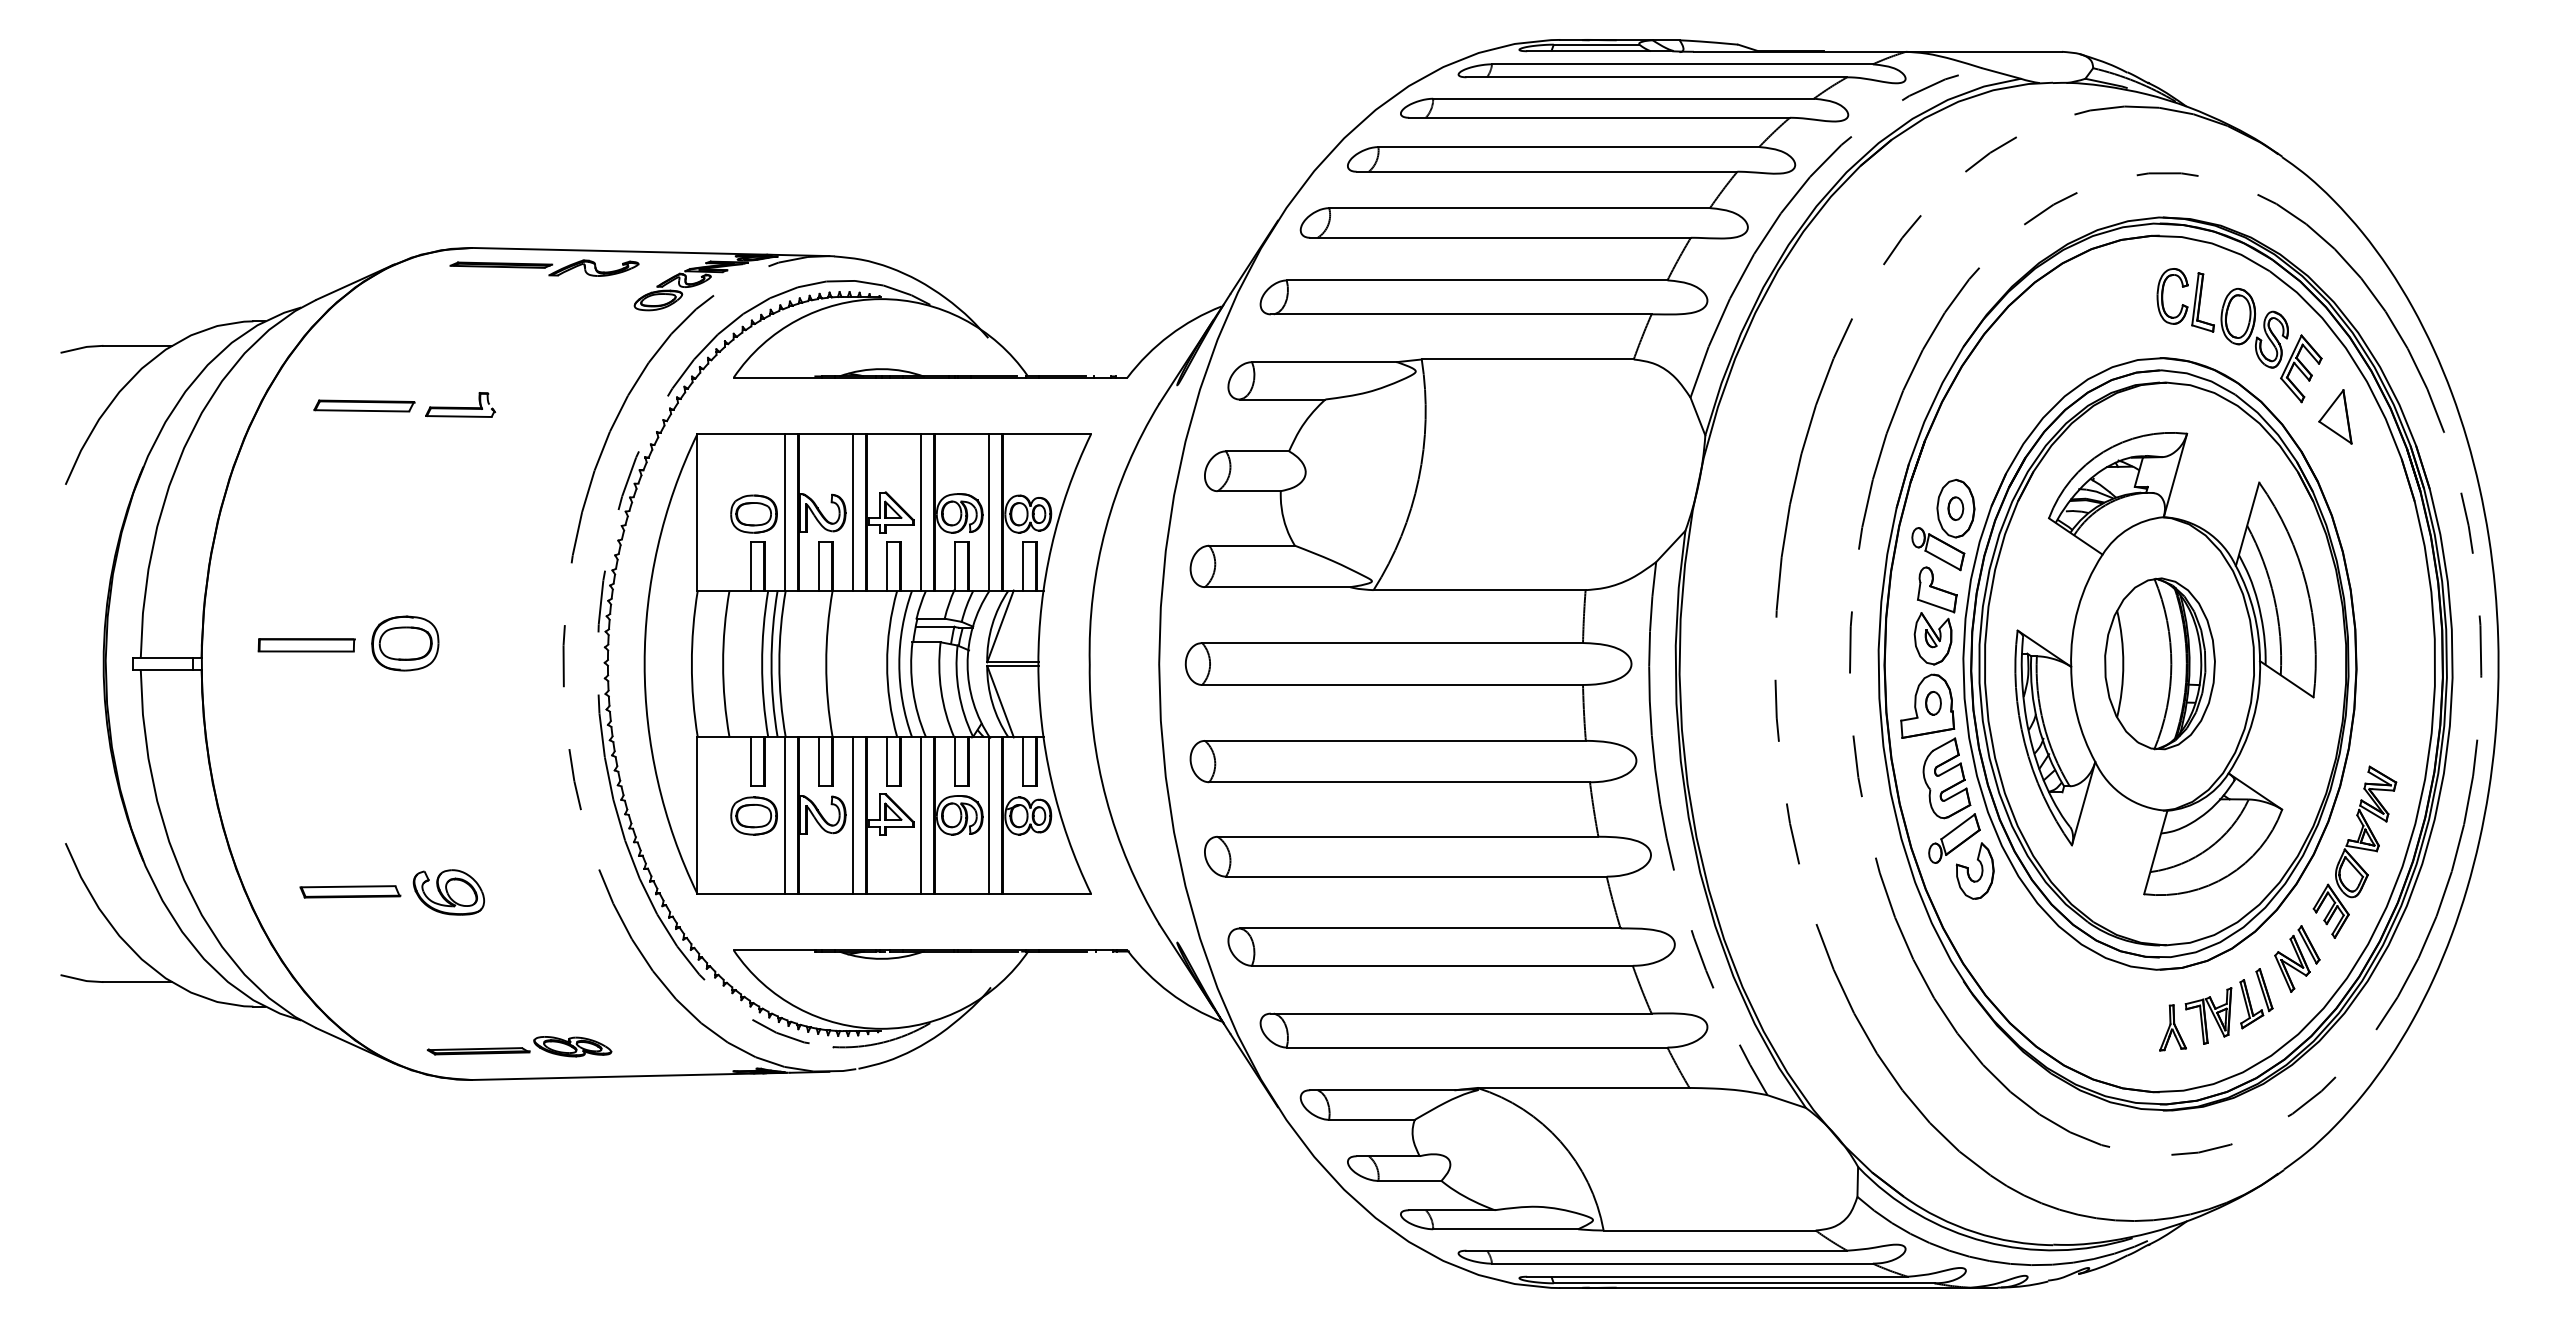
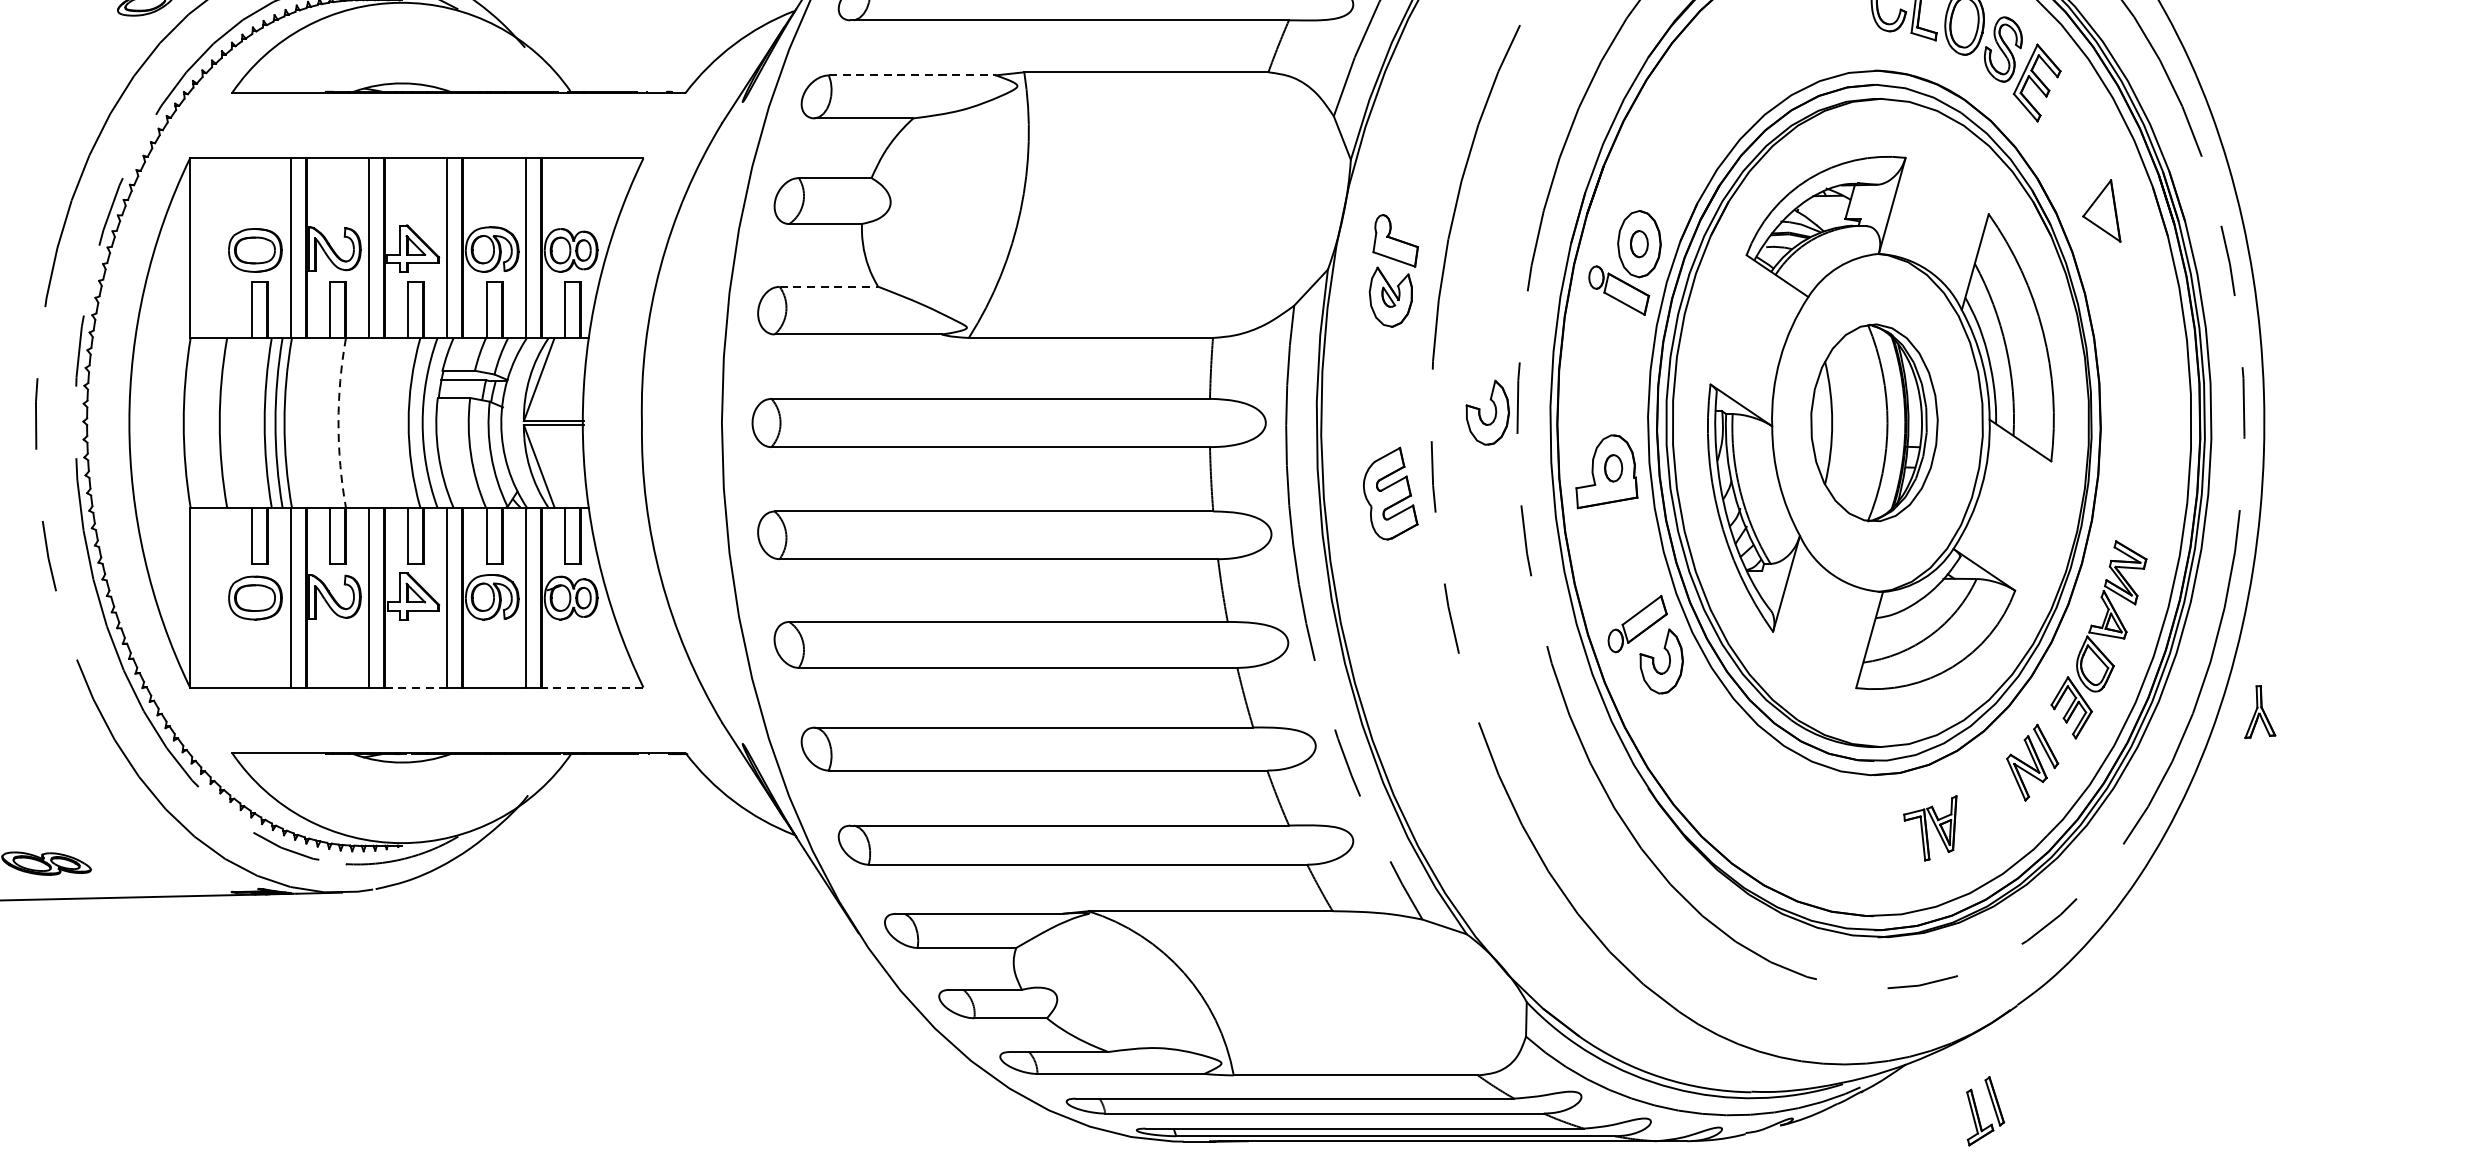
line: (1324, 362) -> (912, 75), solid -> dashed
part: (2335, 416) -> (2101, 210), moved
line: (1252, 545) -> (829, 286), solid -> dashed
part: (1936, 607) -> (1394, 261), moved
part: (1823, 654) -> (1486, 412), added
arc: (826, 663) -> (338, 422), solid -> dashed
part: (1946, 778) -> (1390, 493), moved
line: (893, 893) -> (415, 687), solid -> dashed
line: (1046, 893) -> (592, 687), solid -> dashed
part: (2250, 1000) -> (1978, 1113), moved
part: (2172, 1027) -> (2259, 711), moved

